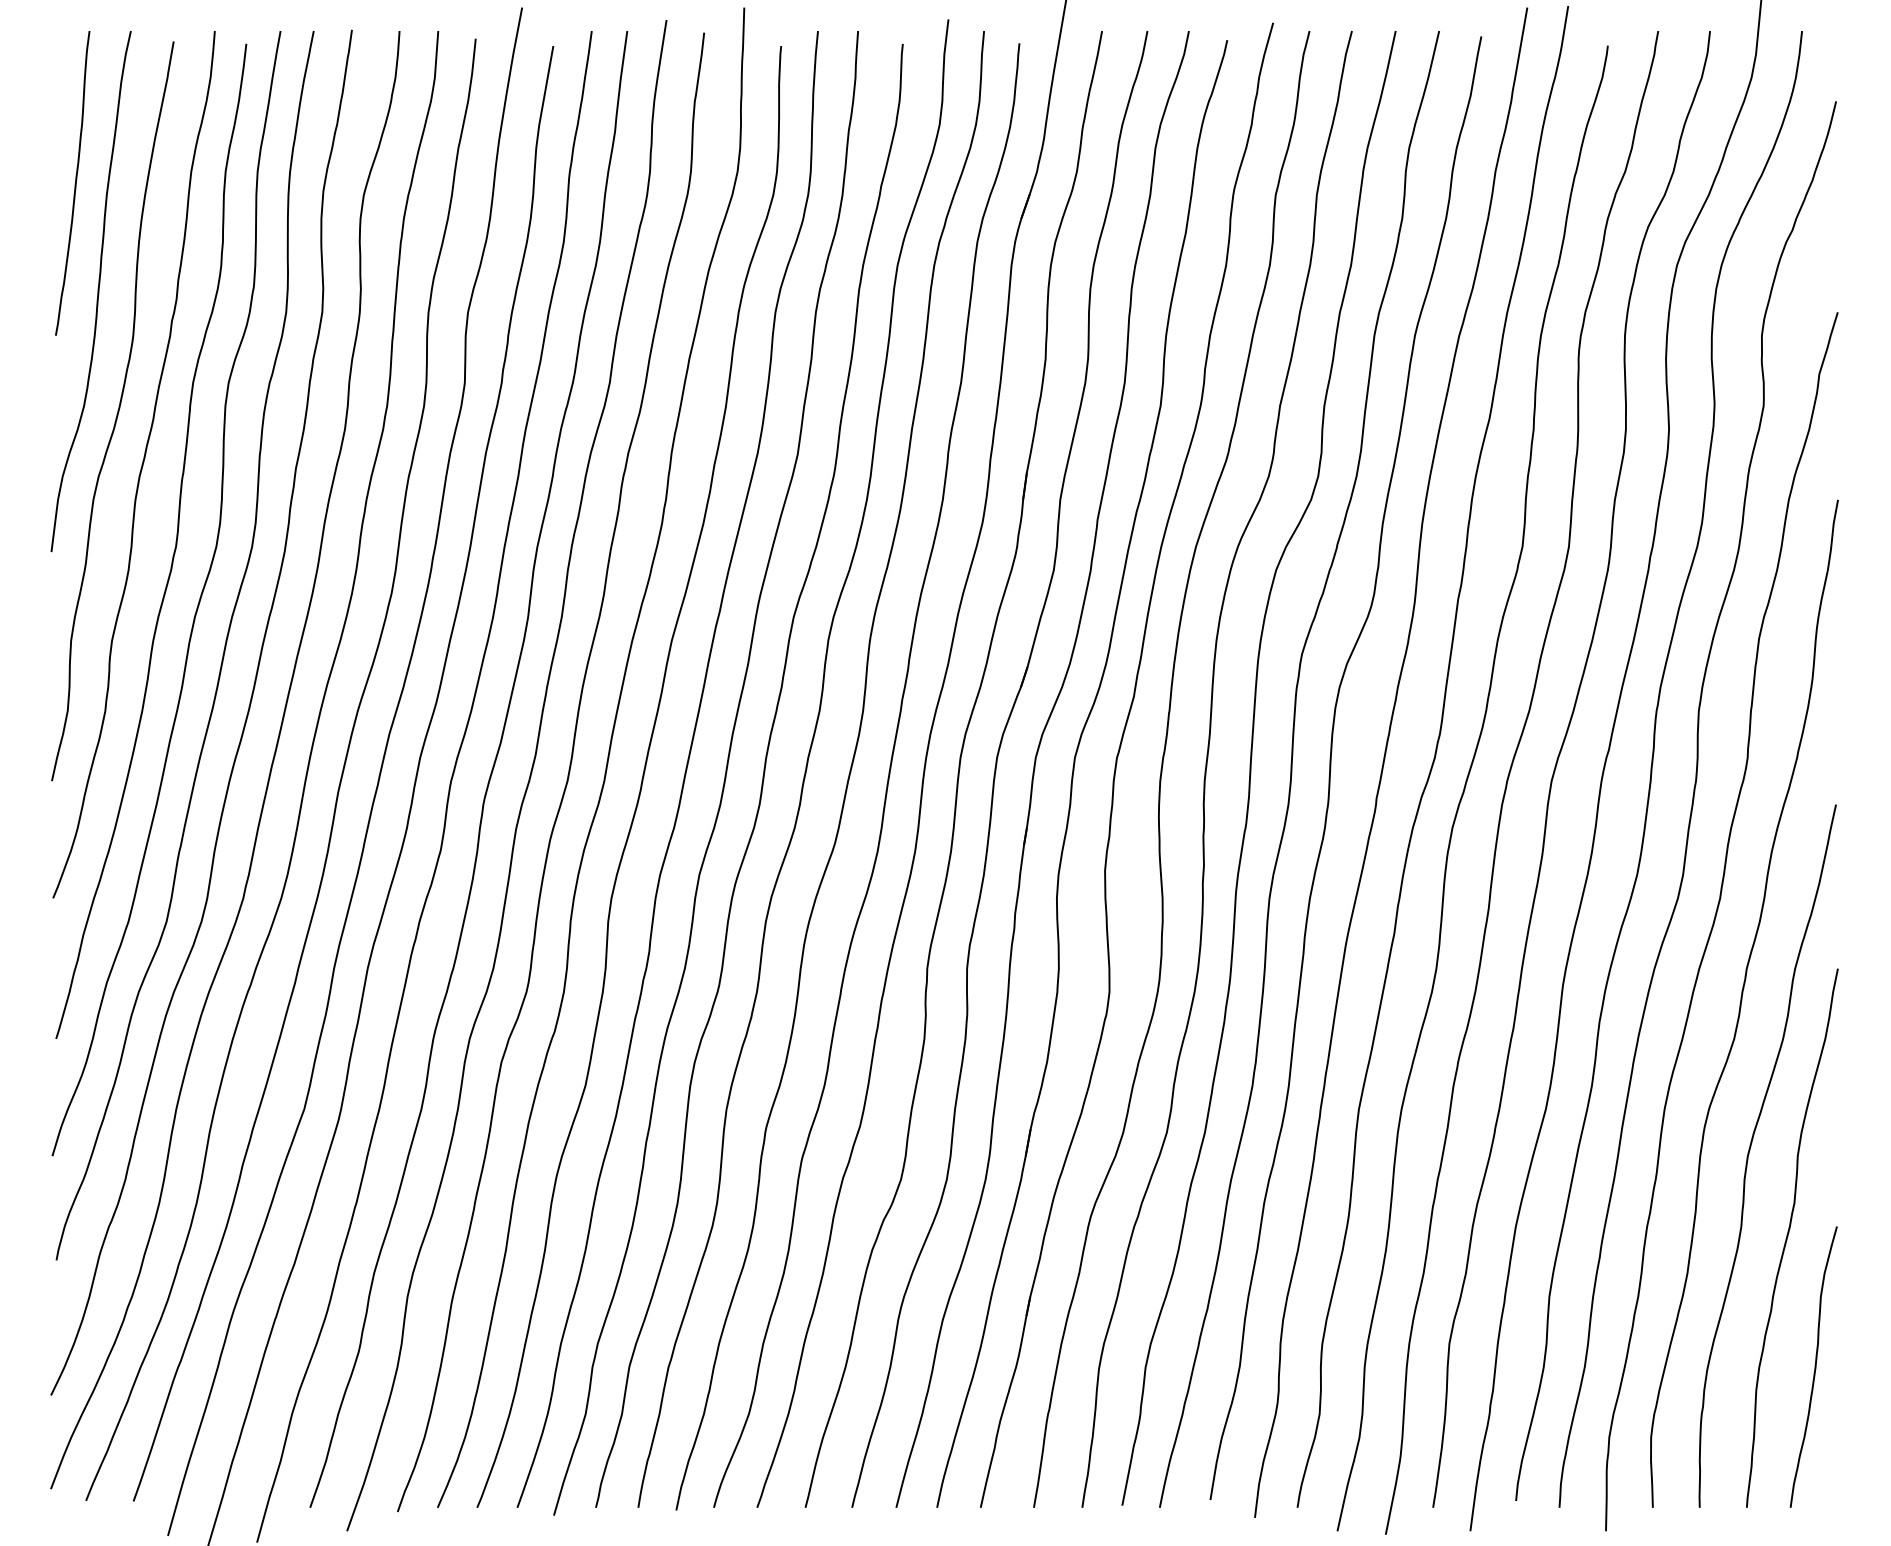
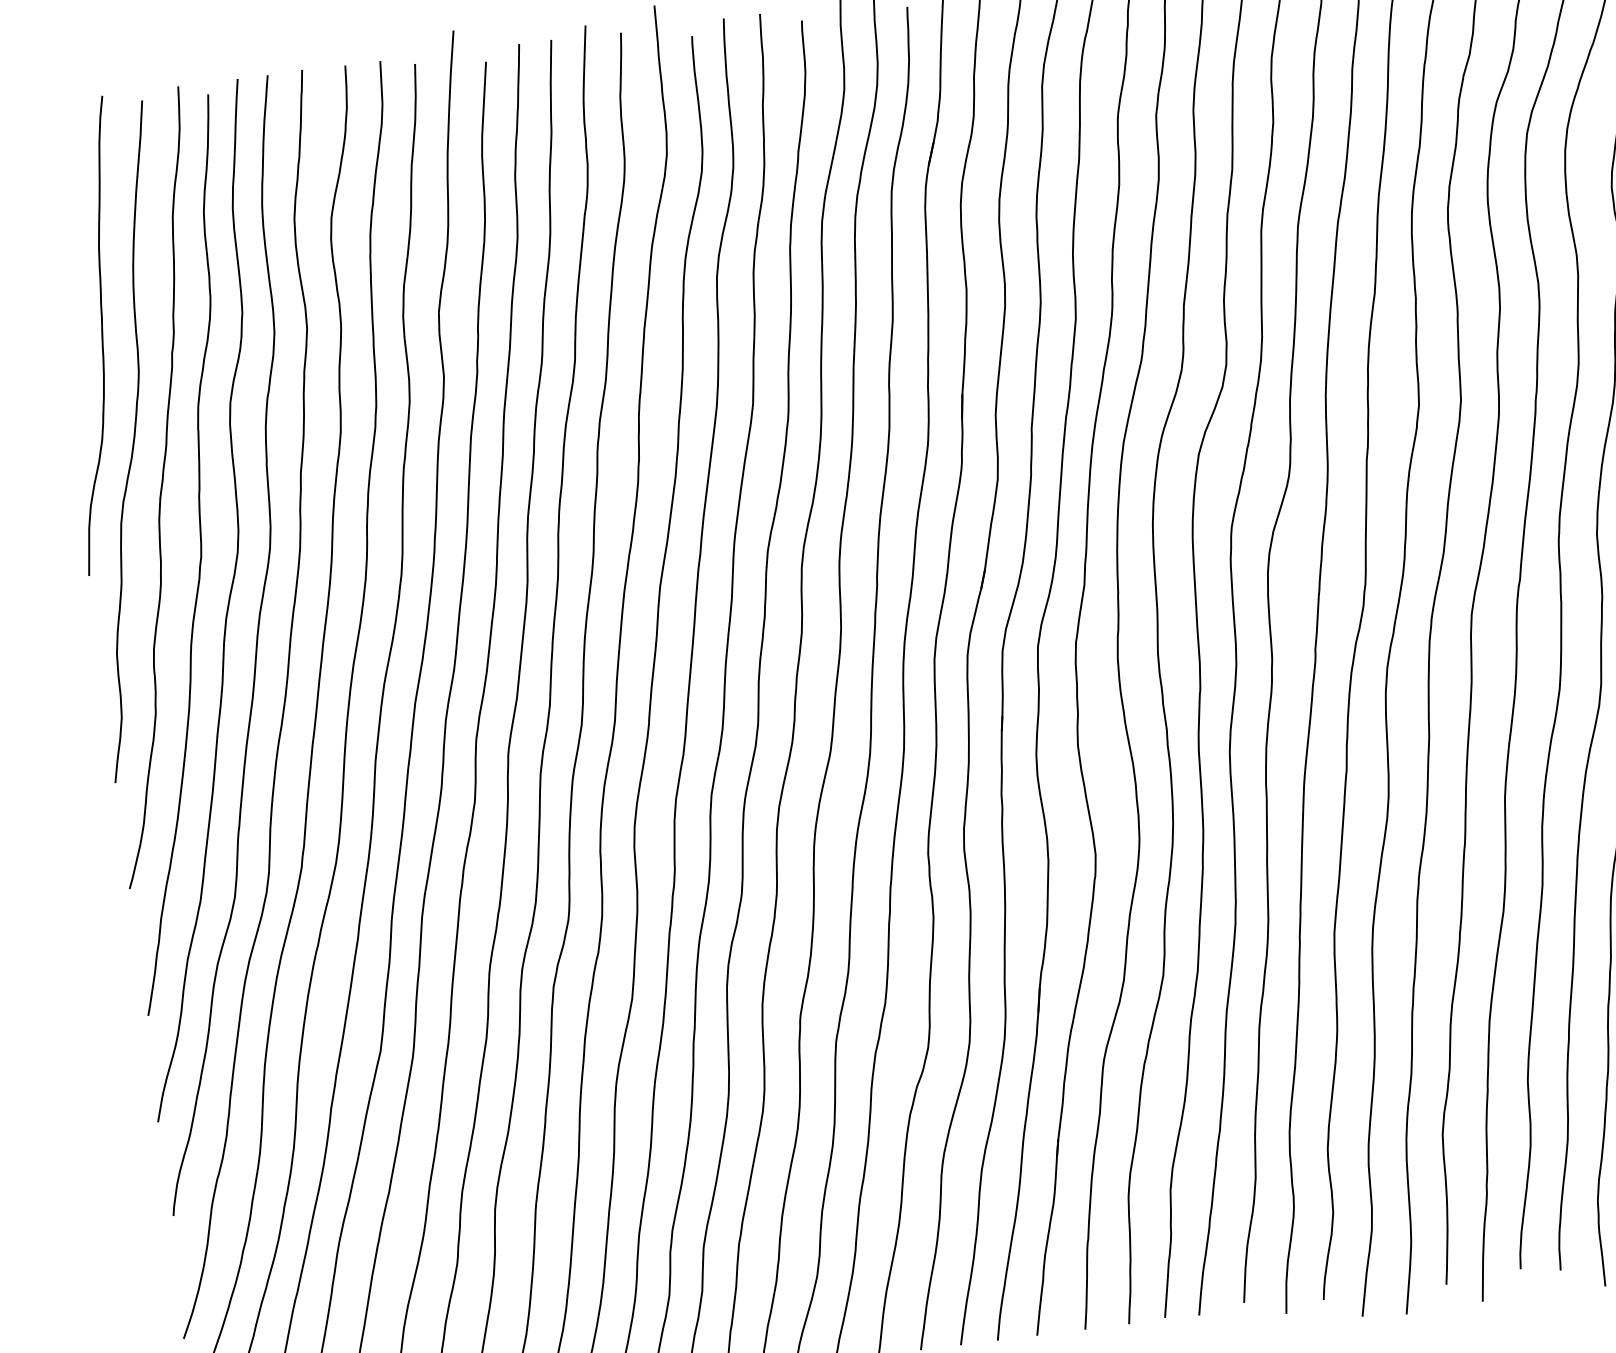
curve: (74, 183) -> (68, 240), removed

